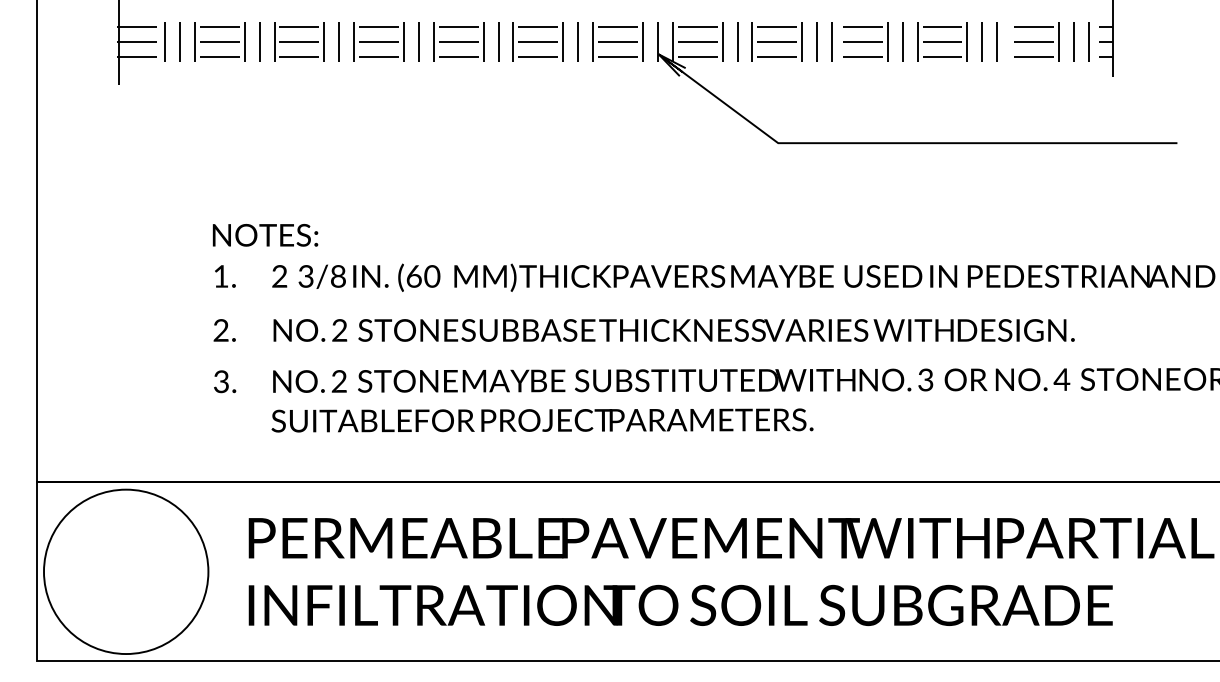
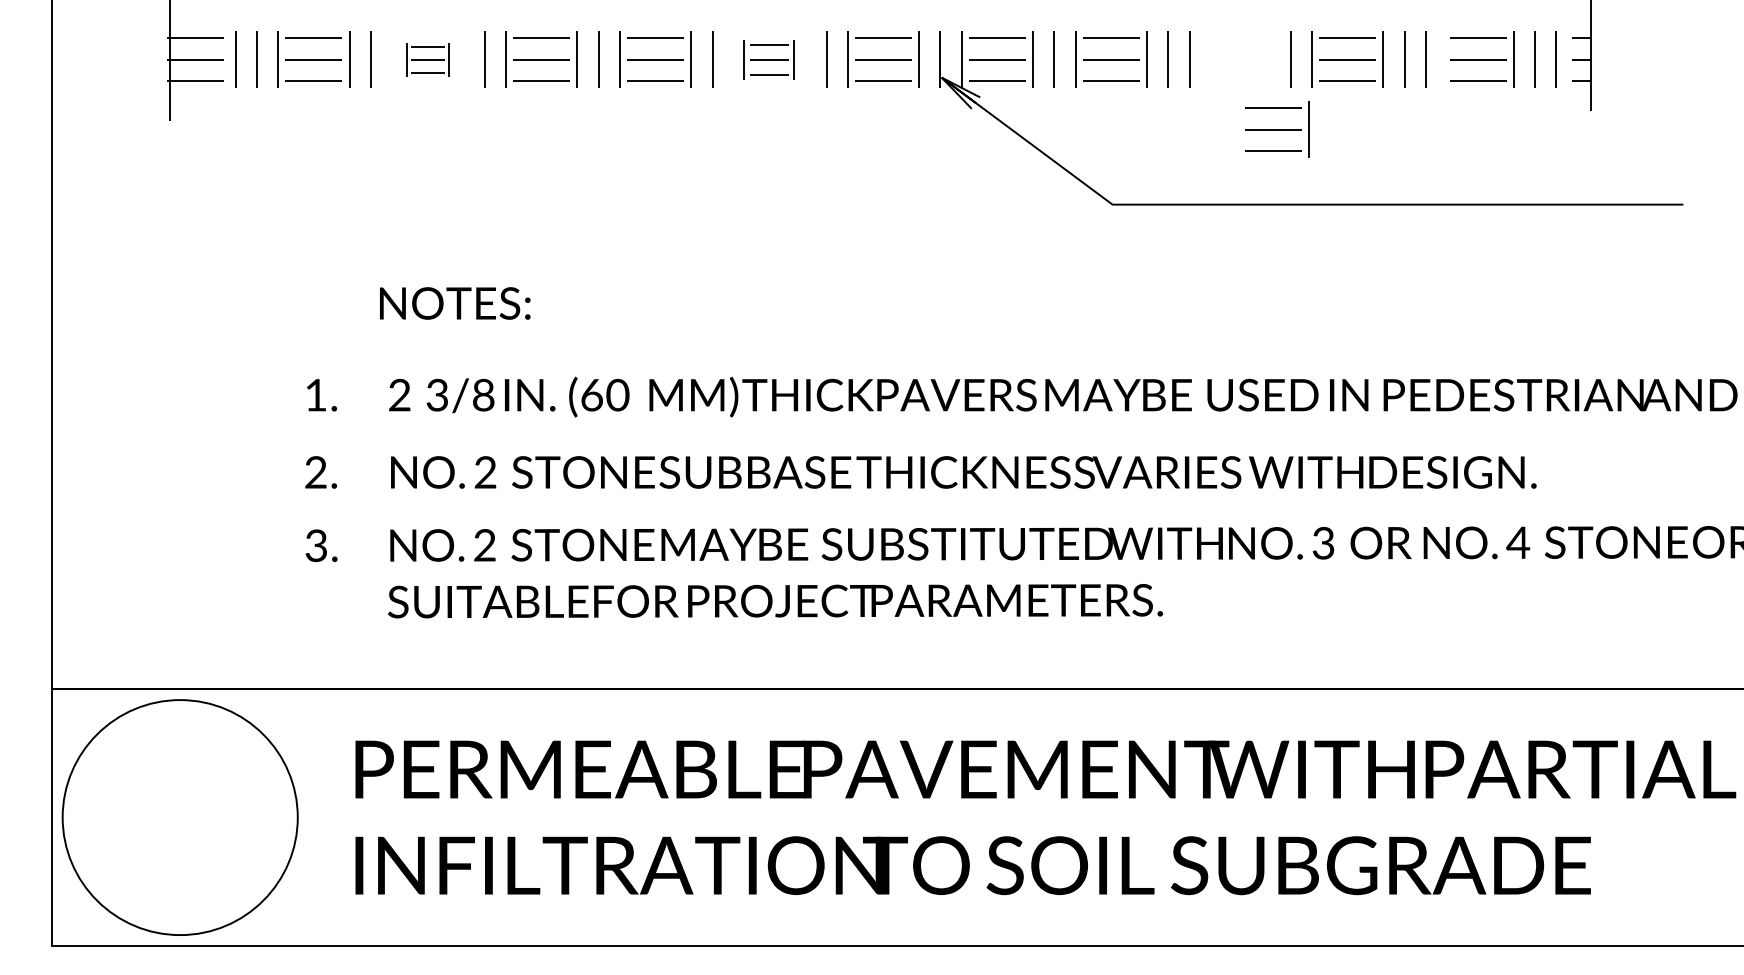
part: (299, 41) -> (428, 59), size x0.6
part: (537, 41) -> (768, 59), size x0.7
part: (865, 41) -> (1277, 129), moved
text: (265, 235) -> (455, 303), moved

